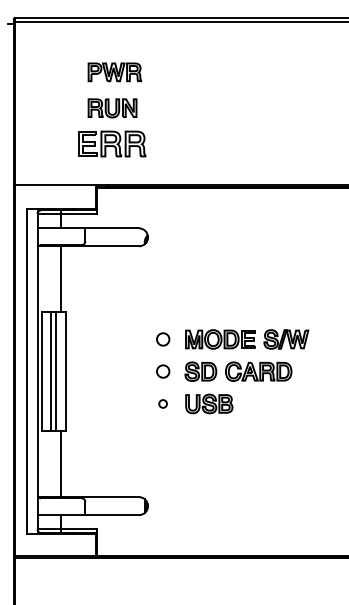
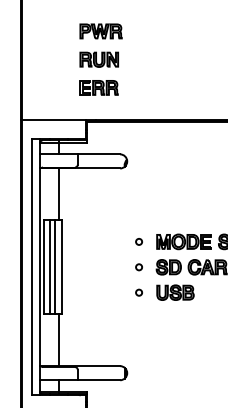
part: (112, 143) -> (99, 87), size x0.71
part: (162, 339) -> (138, 241), size x0.62
part: (162, 371) -> (138, 267), size x0.62

